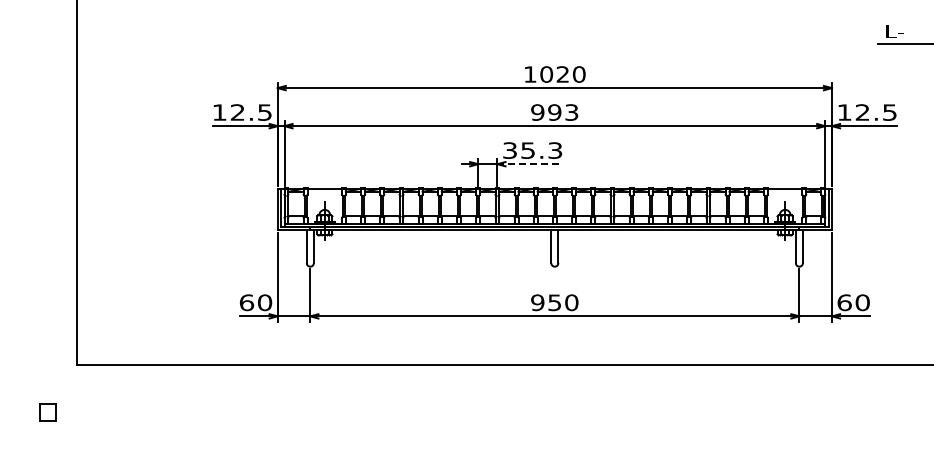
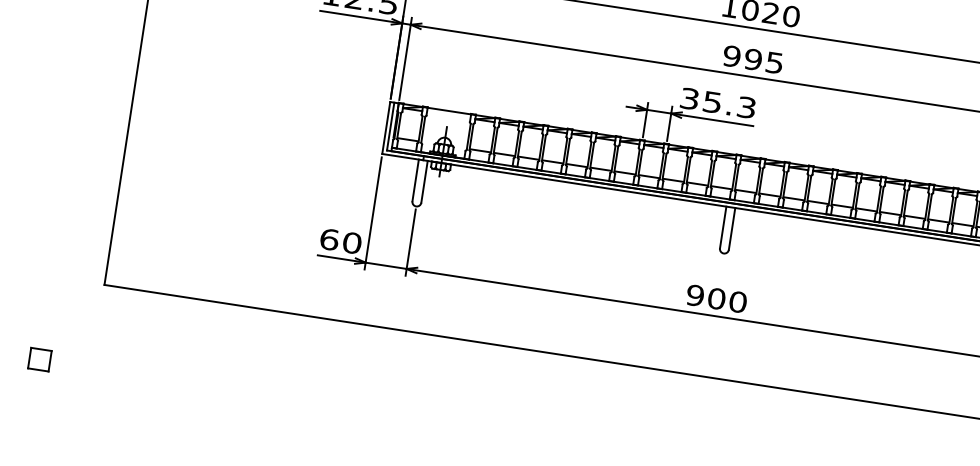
text: (572, 111) -> (775, 61), 993 -> 995
line: (530, 164) -> (712, 120), dashed -> solid
text: (554, 302) -> (716, 298), 950 -> 900
part: (47, 412) -> (39, 359), moved

